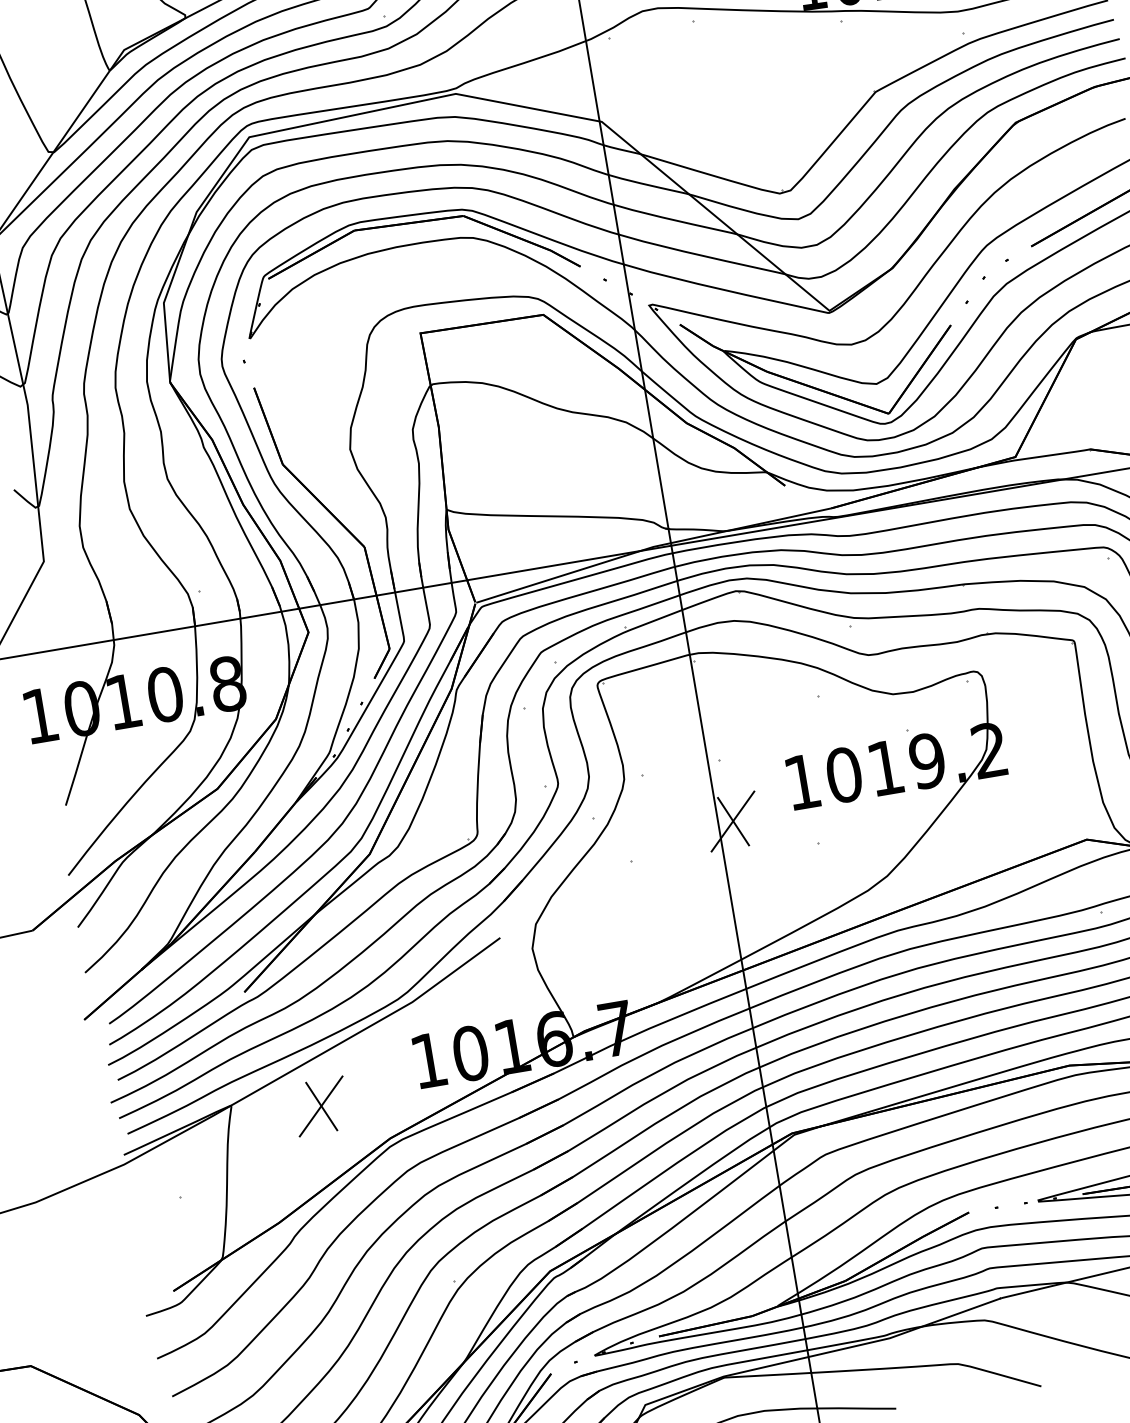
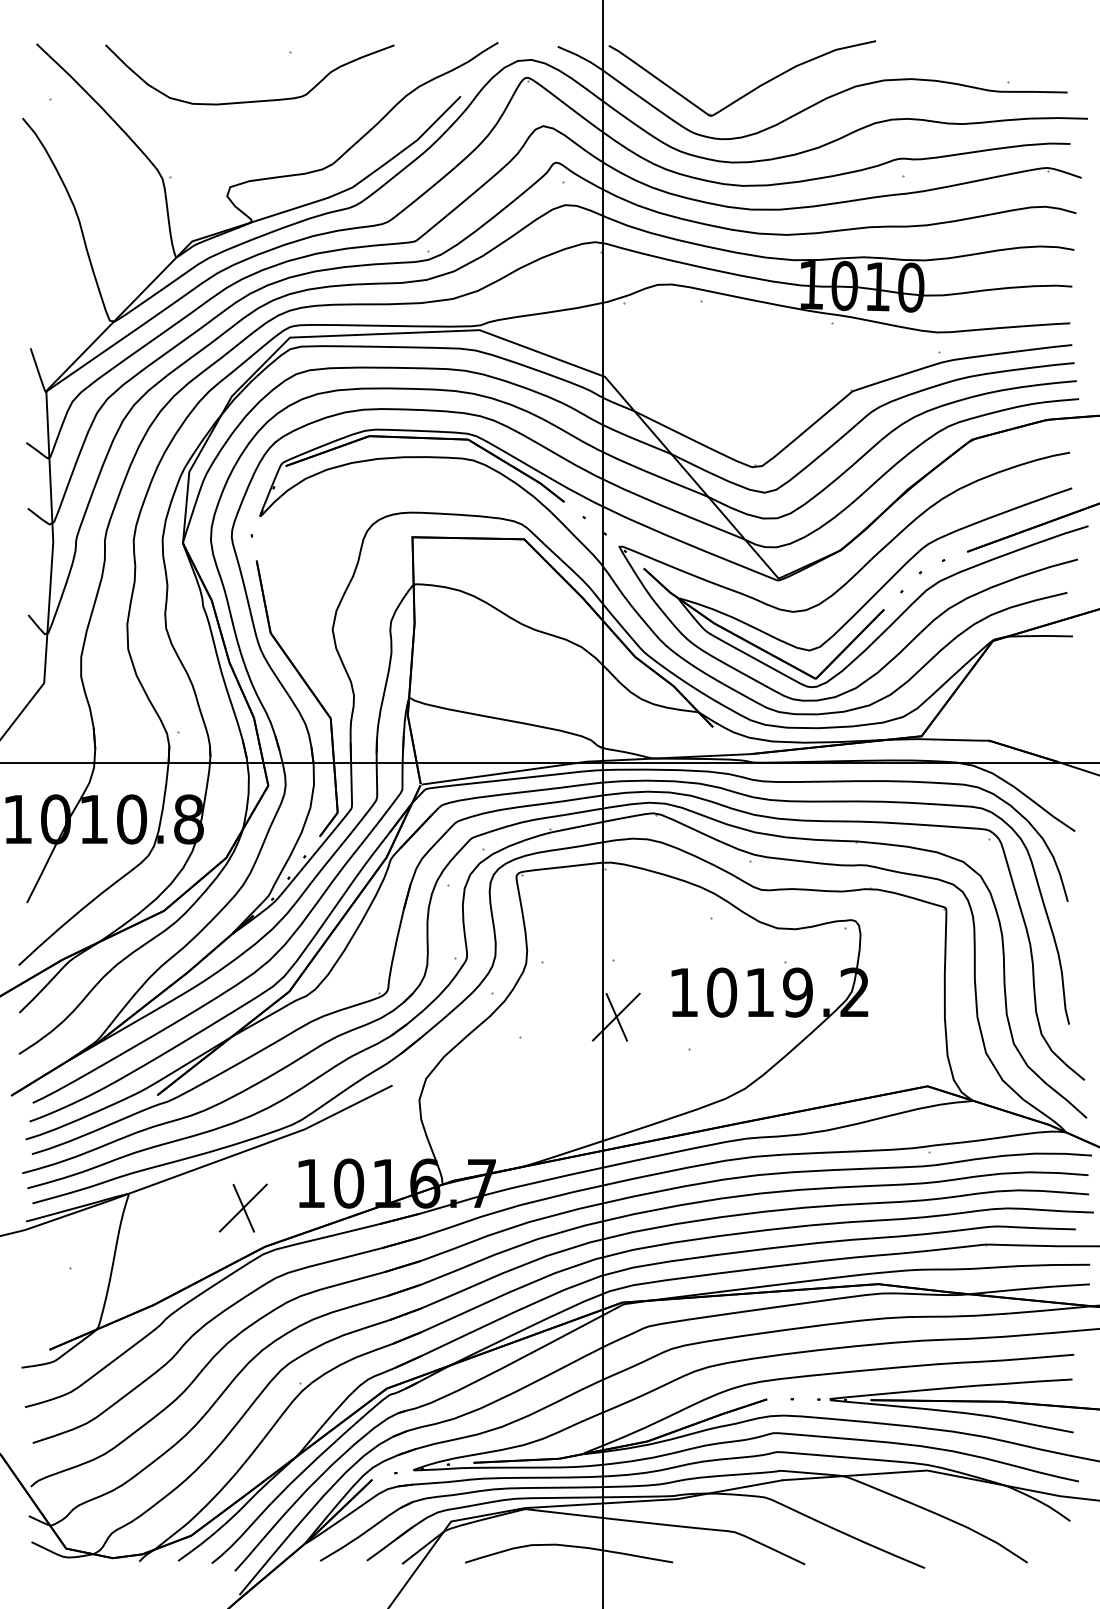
part: (320, 1105) -> (242, 1207), moved

